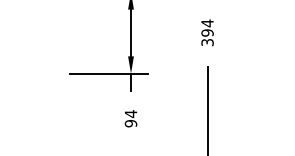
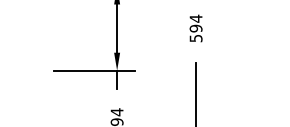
text: (206, 42) -> (195, 38), 394 -> 594

